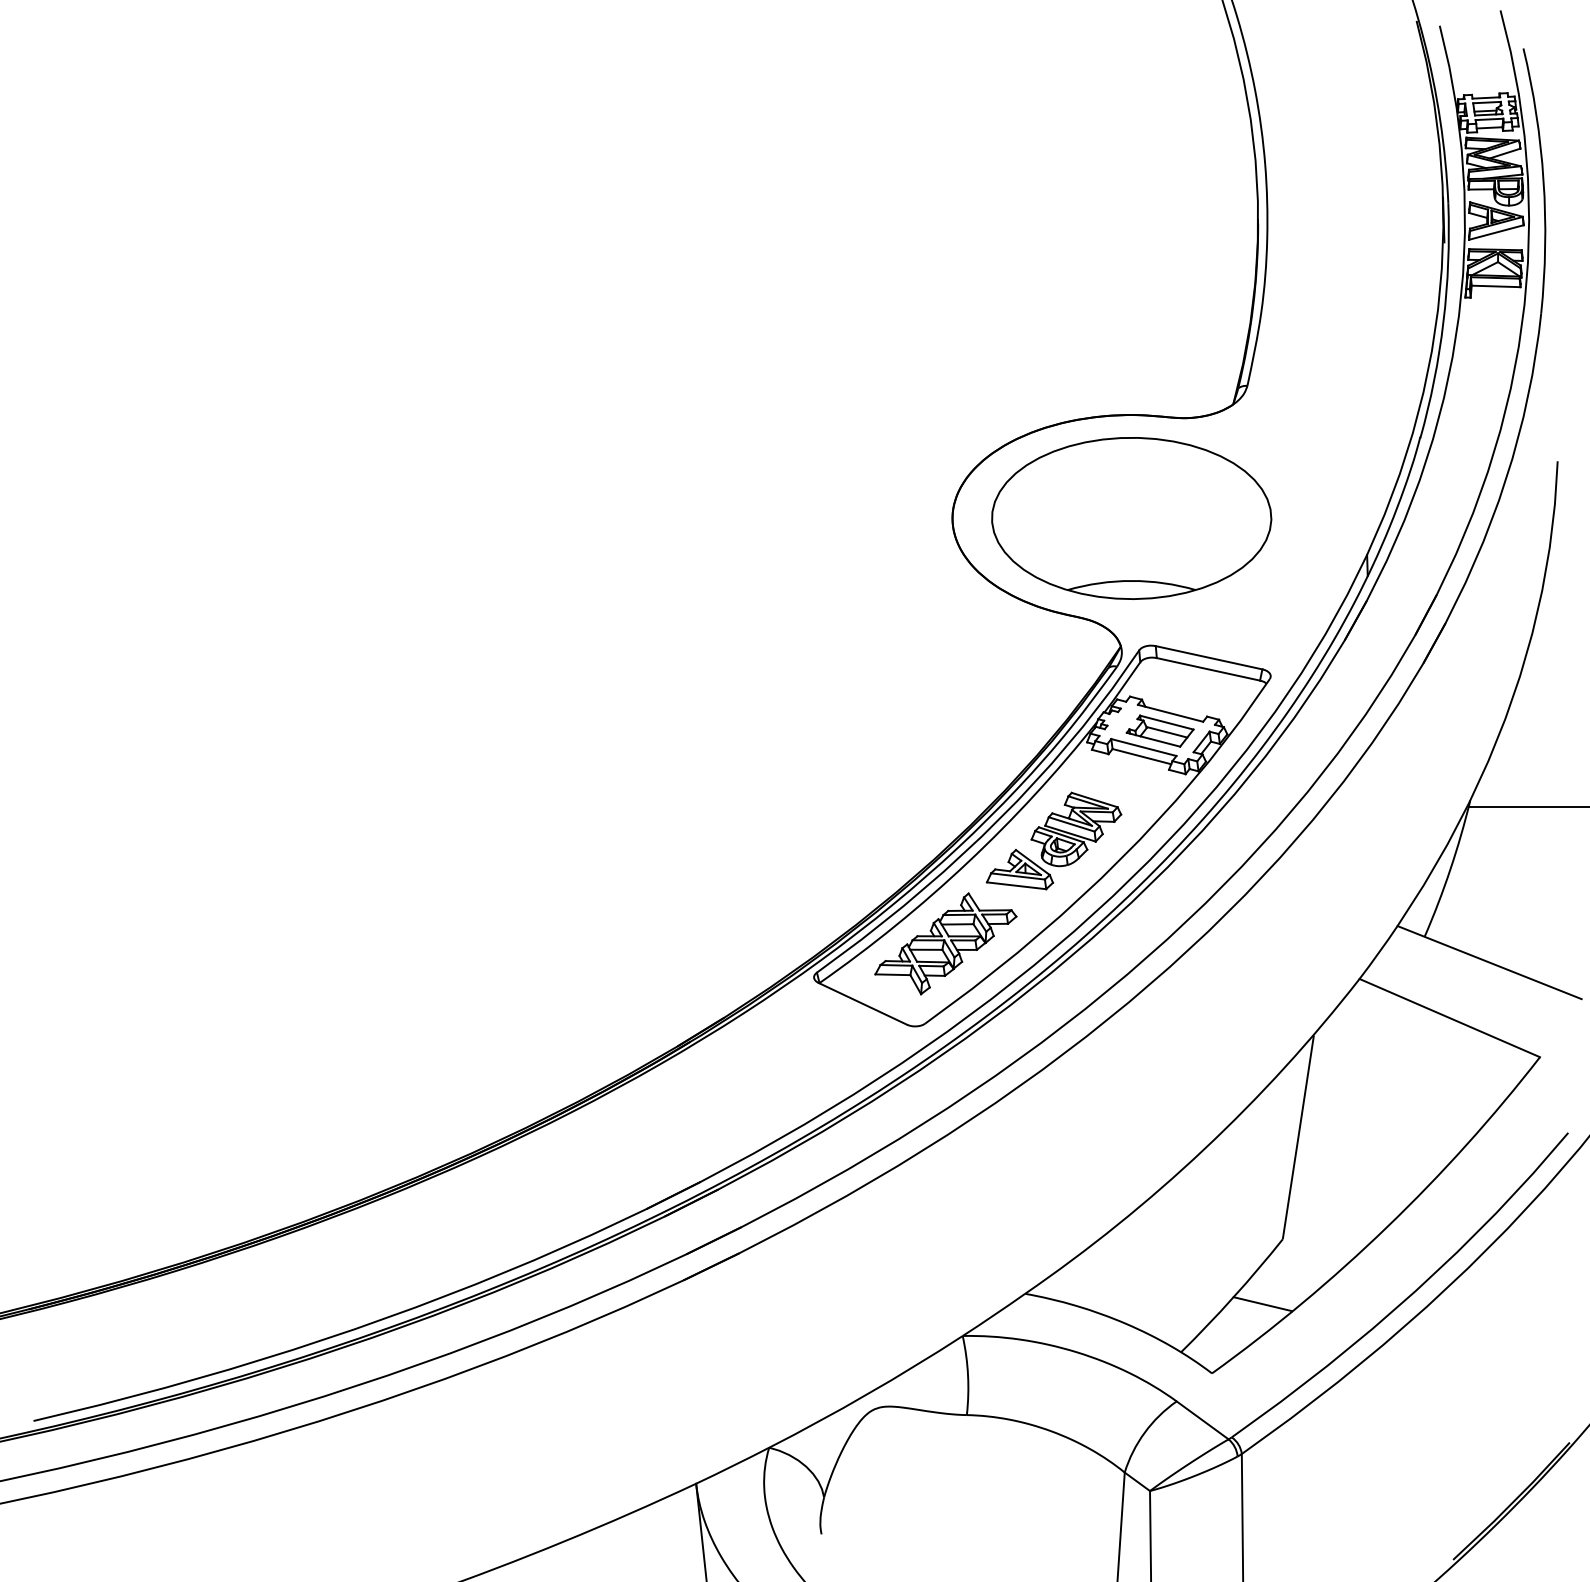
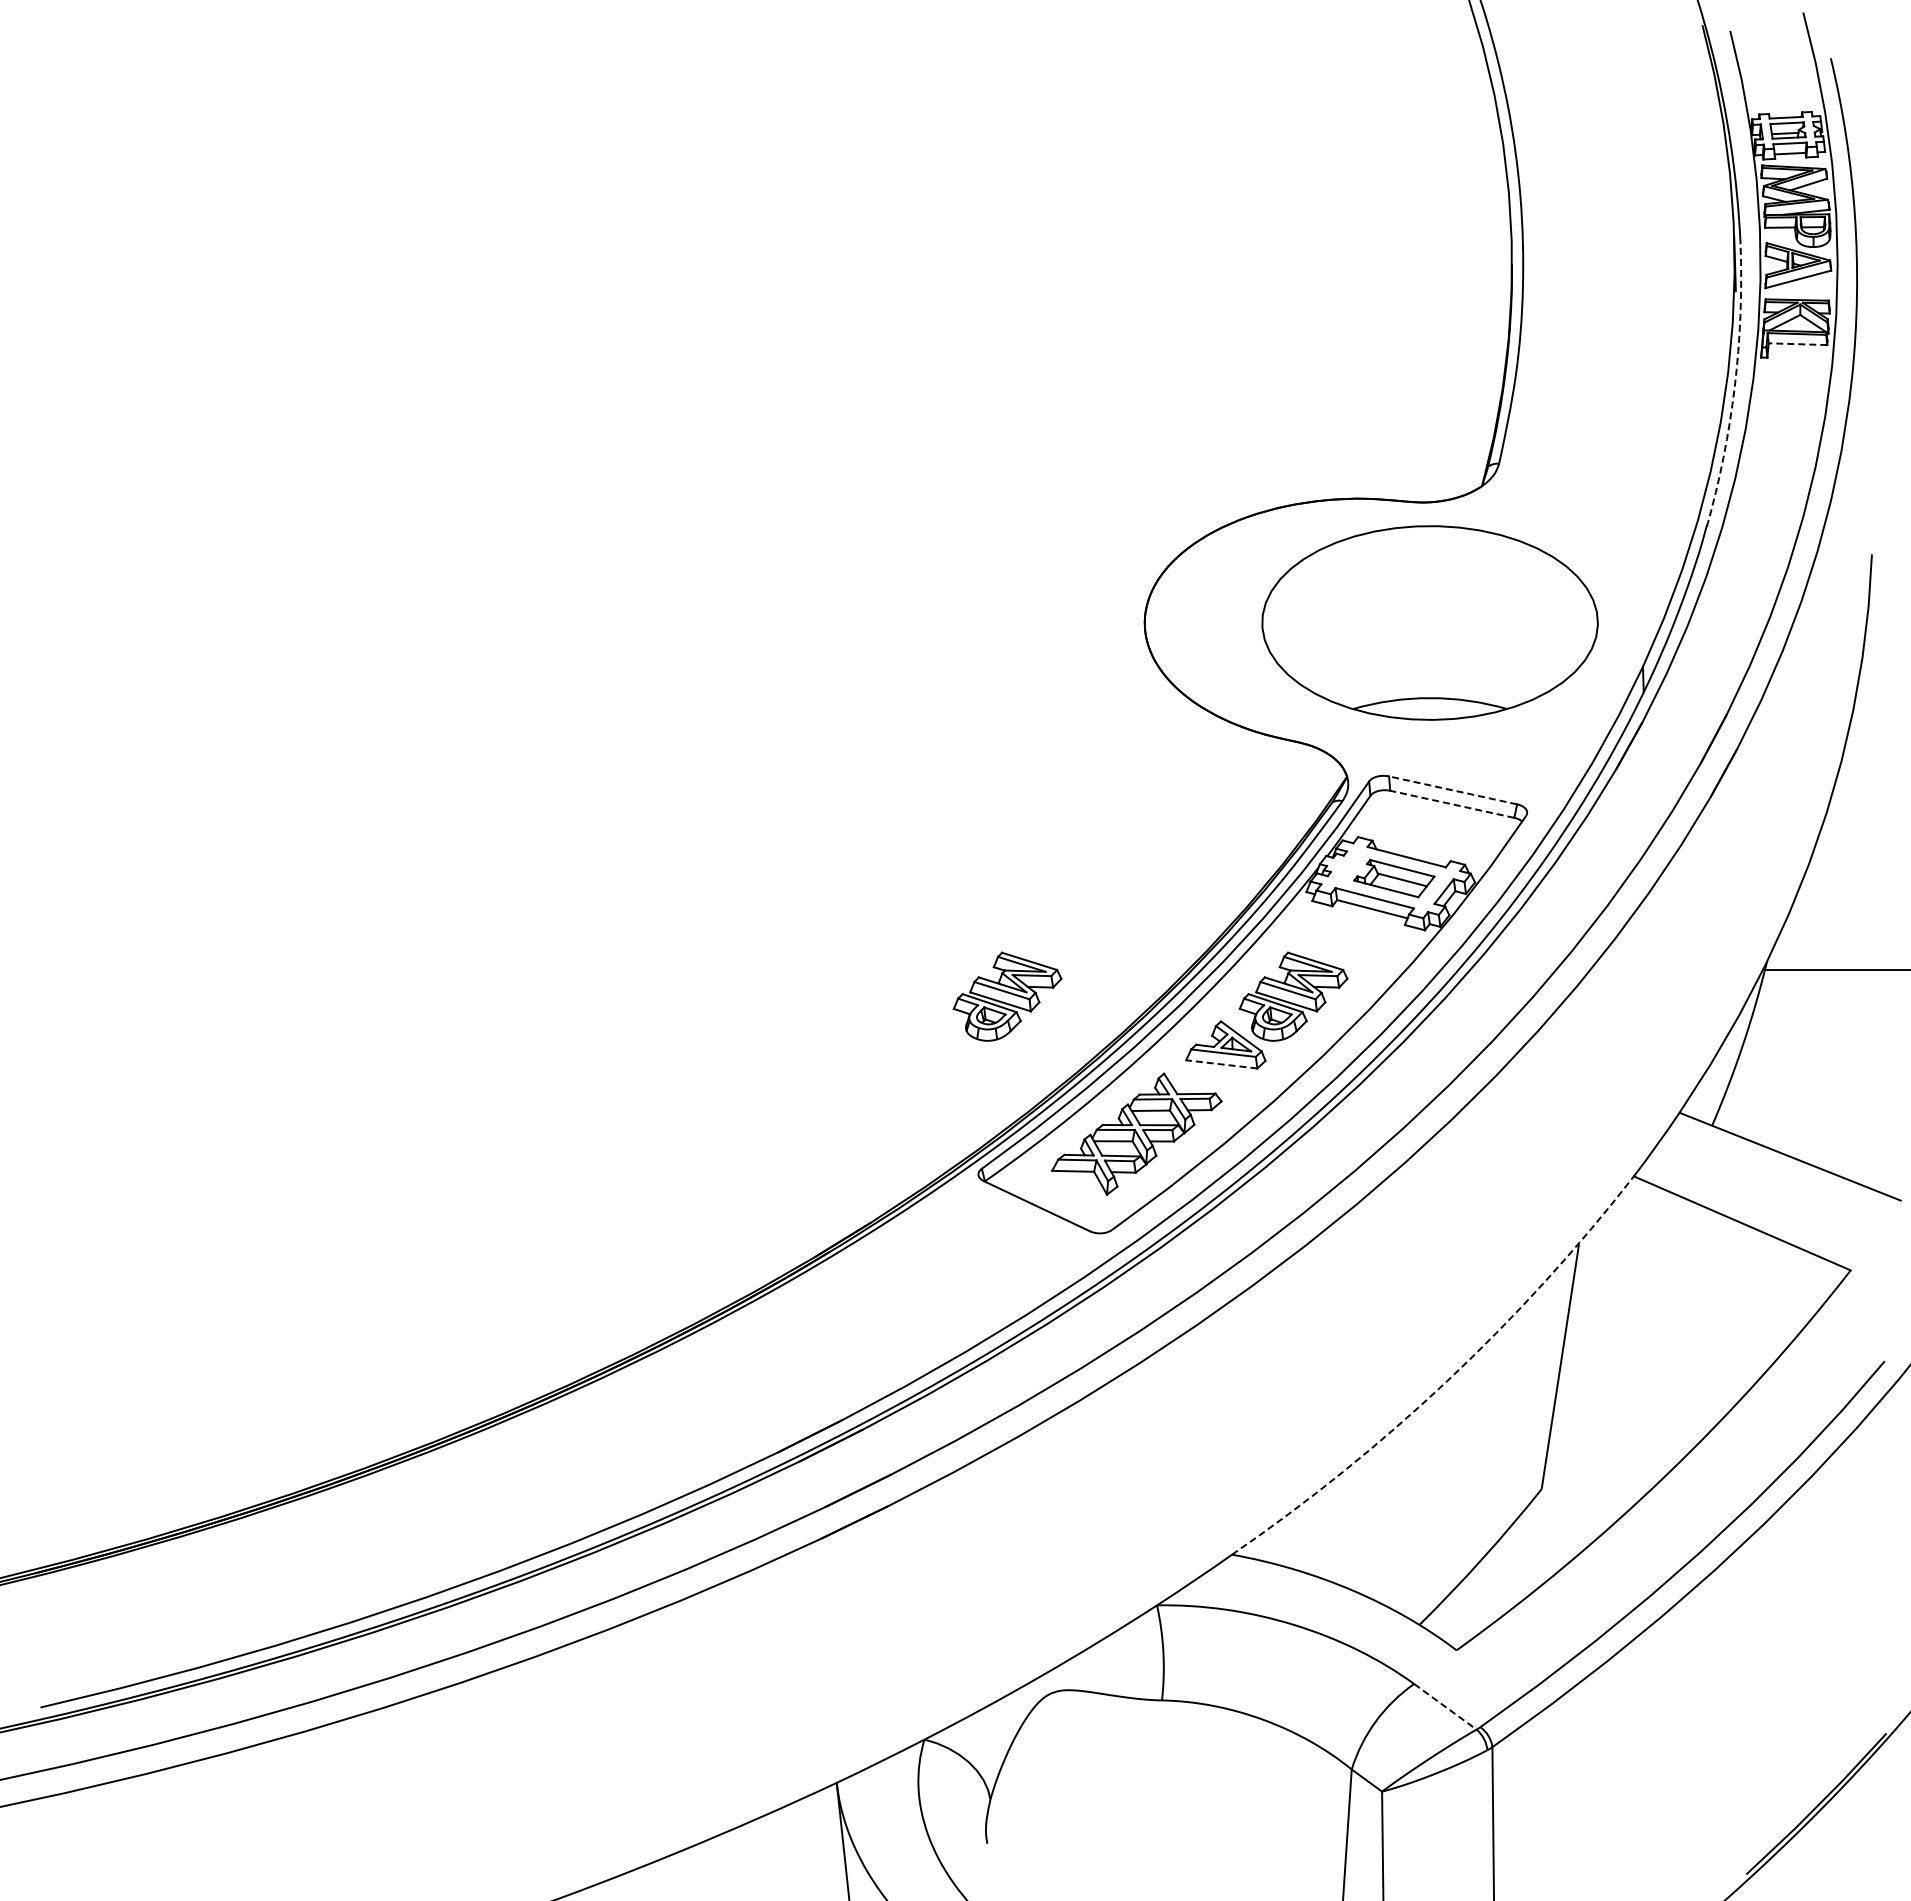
line: (1495, 286) -> (1797, 344), solid -> dashed
arc: (1443, 321) -> (1734, 386), solid -> dashed
part: (1131, 518) -> (1429, 622), moved
line: (1209, 657) -> (1453, 790), solid -> dashed
line: (1207, 669) -> (1451, 804), solid -> dashed
part: (838, 829) -> (1007, 996), added
line: (1016, 885) -> (1221, 1064), solid -> dashed
arc: (1204, 1148) -> (1447, 1380), solid -> dashed
line: (1262, 1303) -> (1517, 1566), removed
line: (1202, 1420) -> (1445, 1706), solid -> dashed

